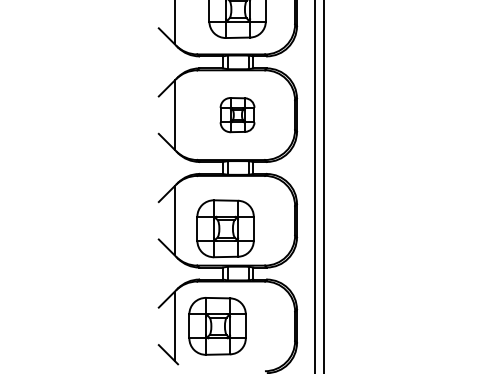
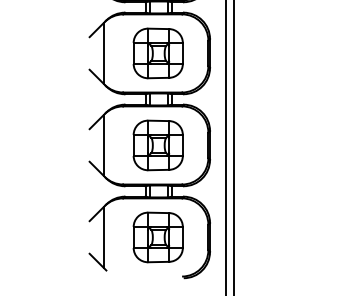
part: (237, 114) -> (158, 52), size x1.67
part: (225, 228) -> (158, 145), moved
part: (217, 326) -> (158, 237), moved

